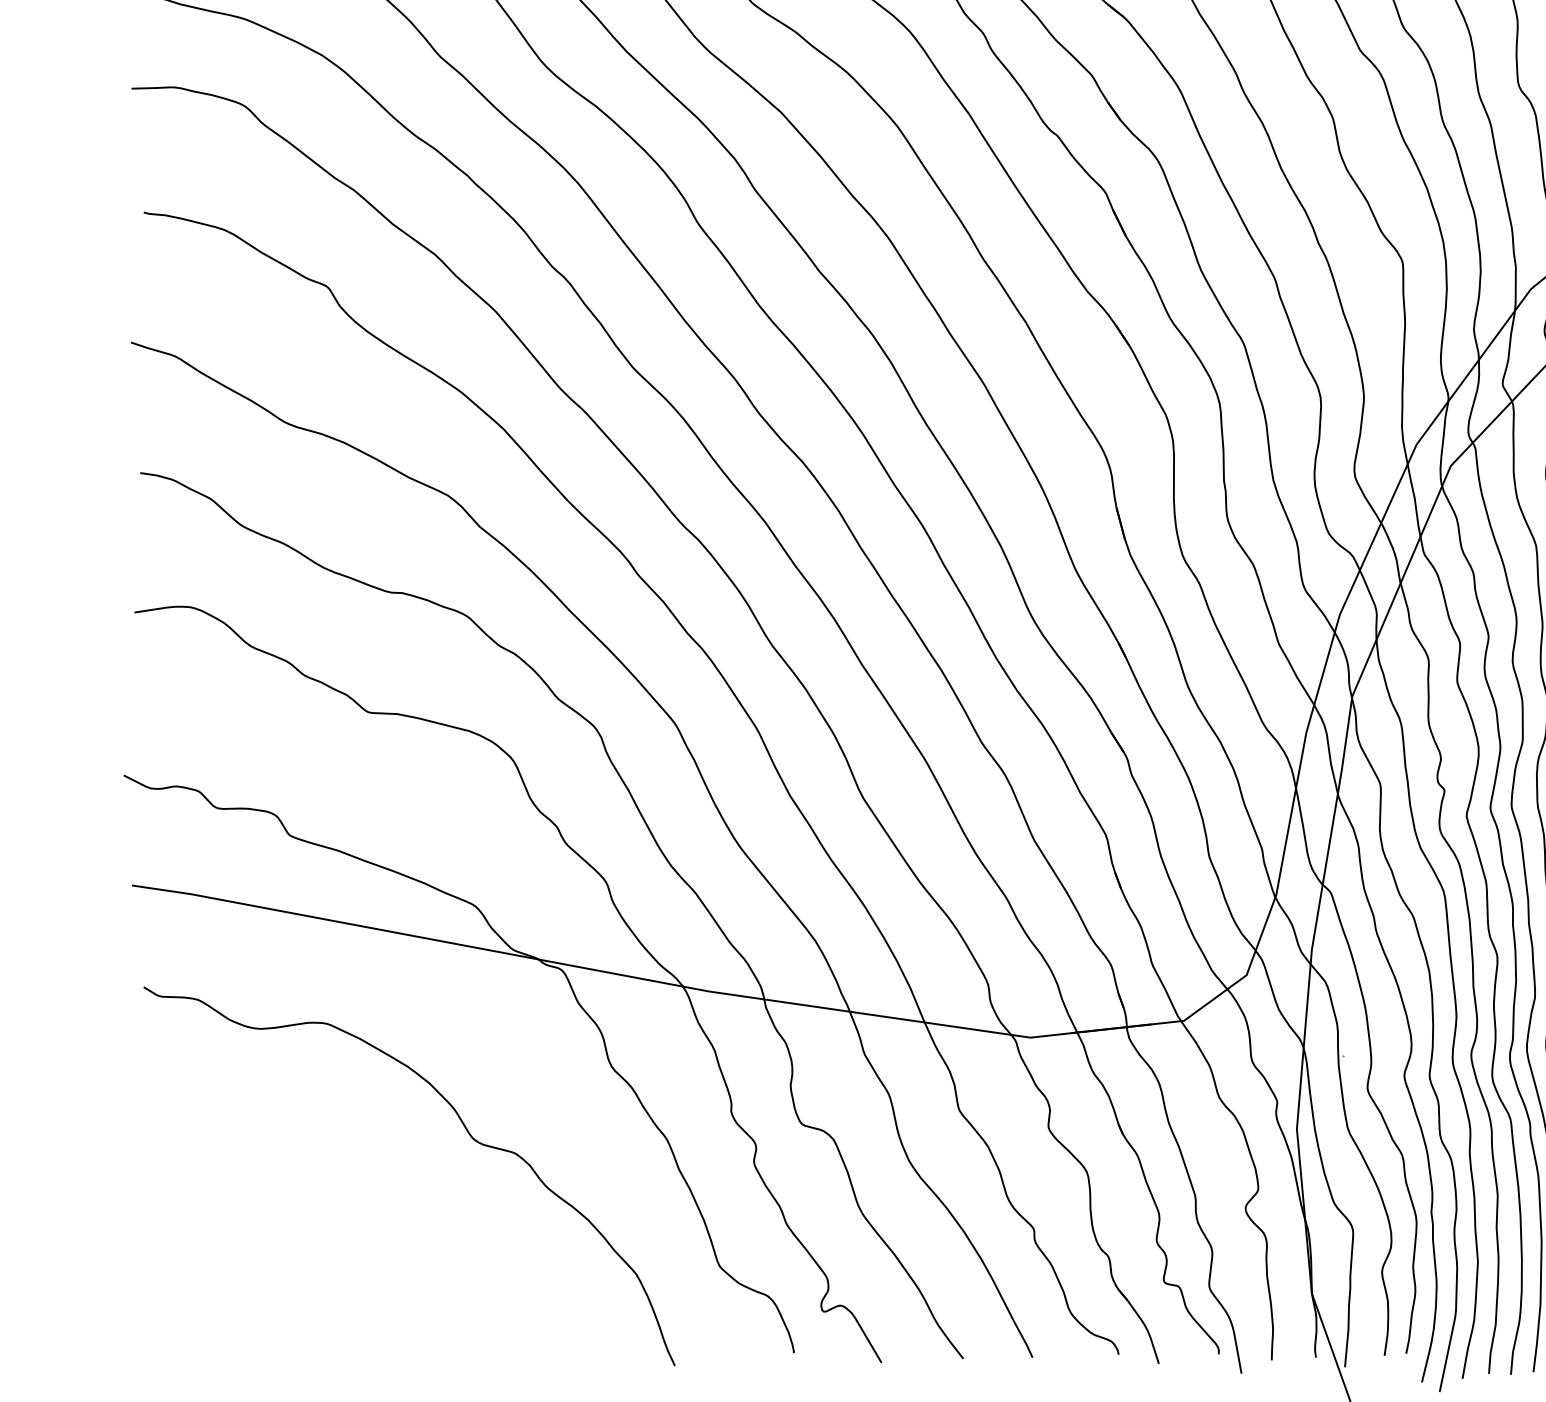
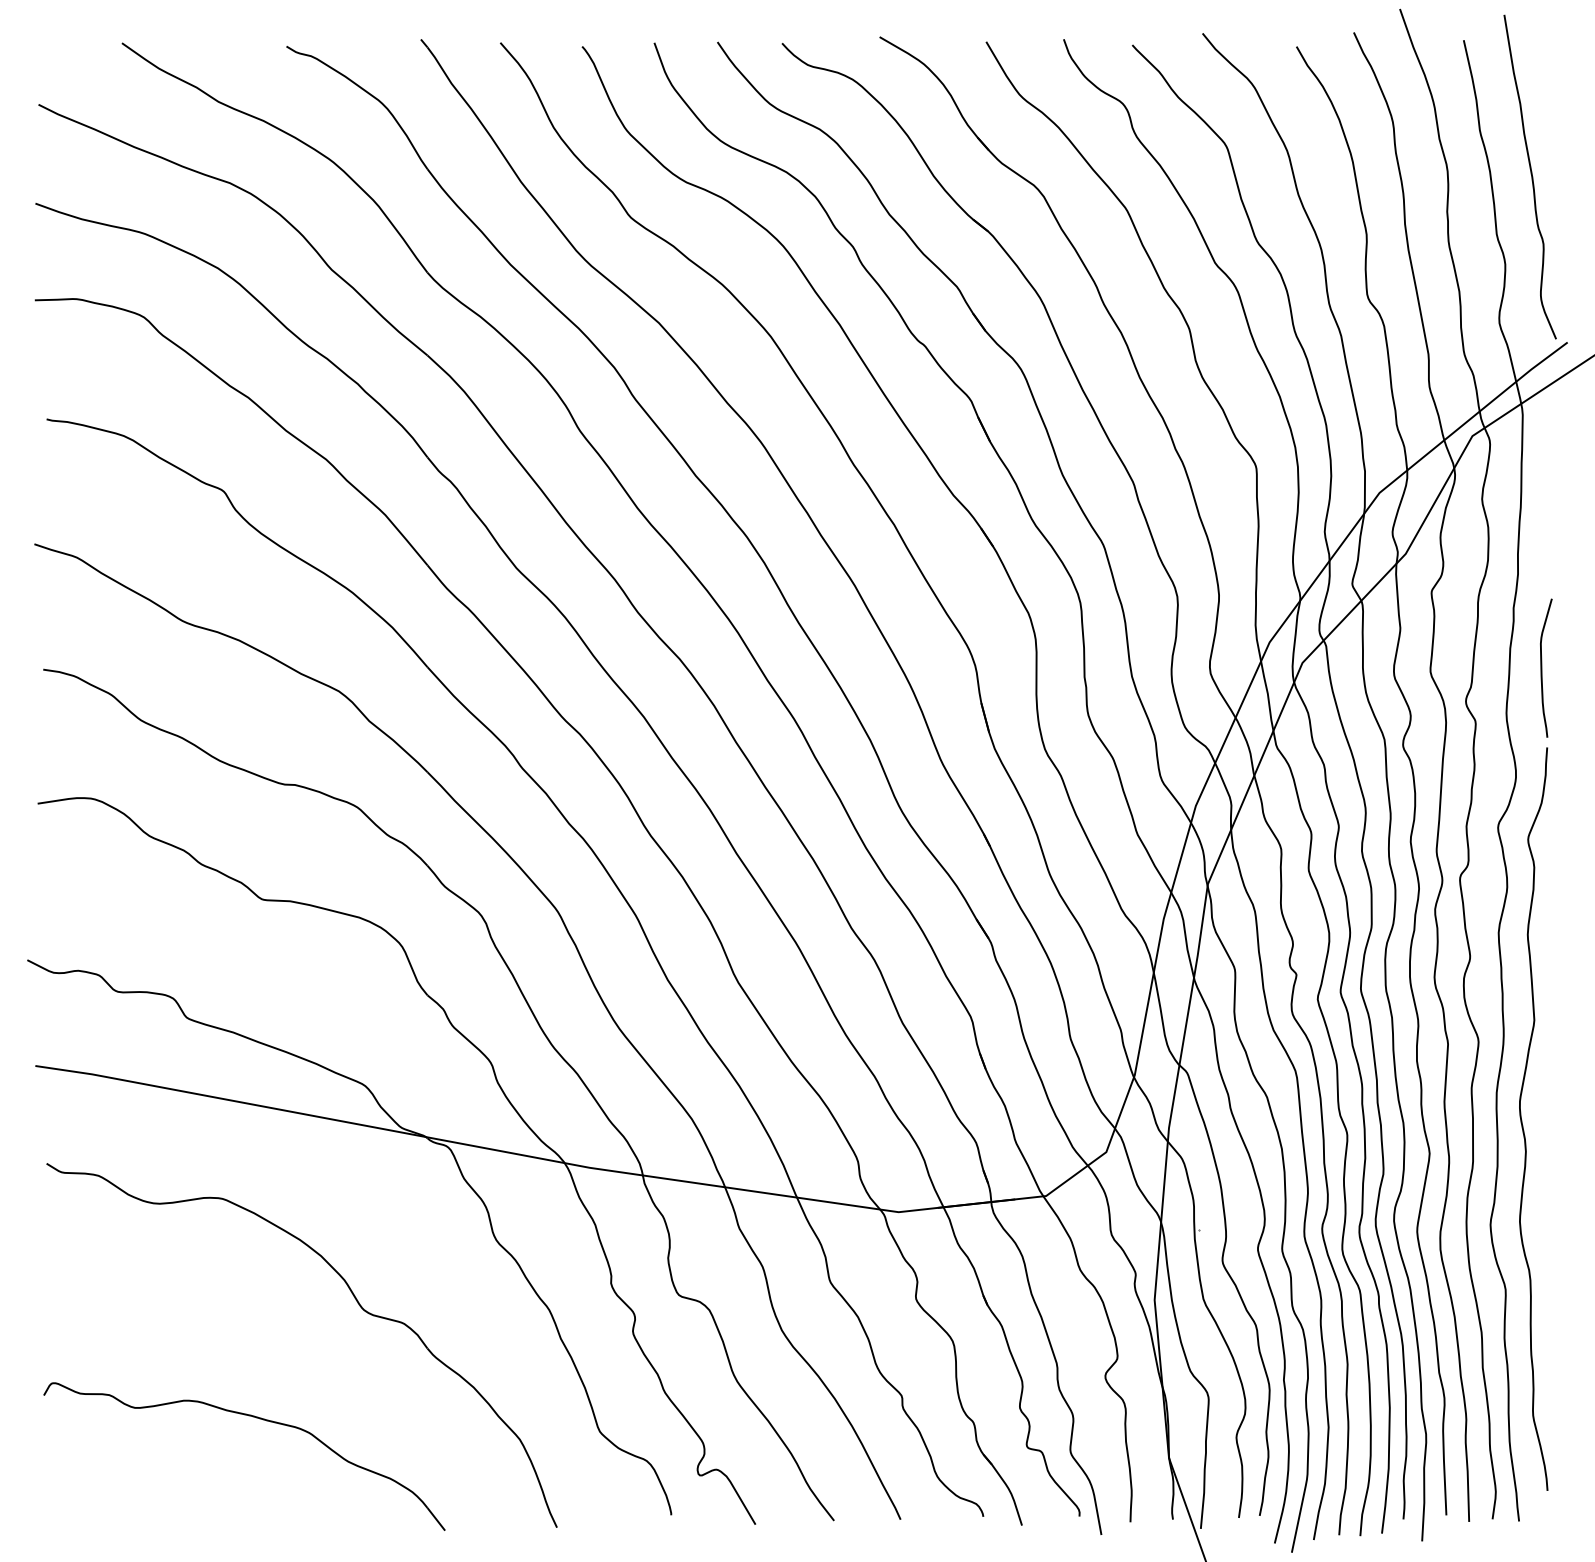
part: (362, 1252) -> (256, 1418), added

